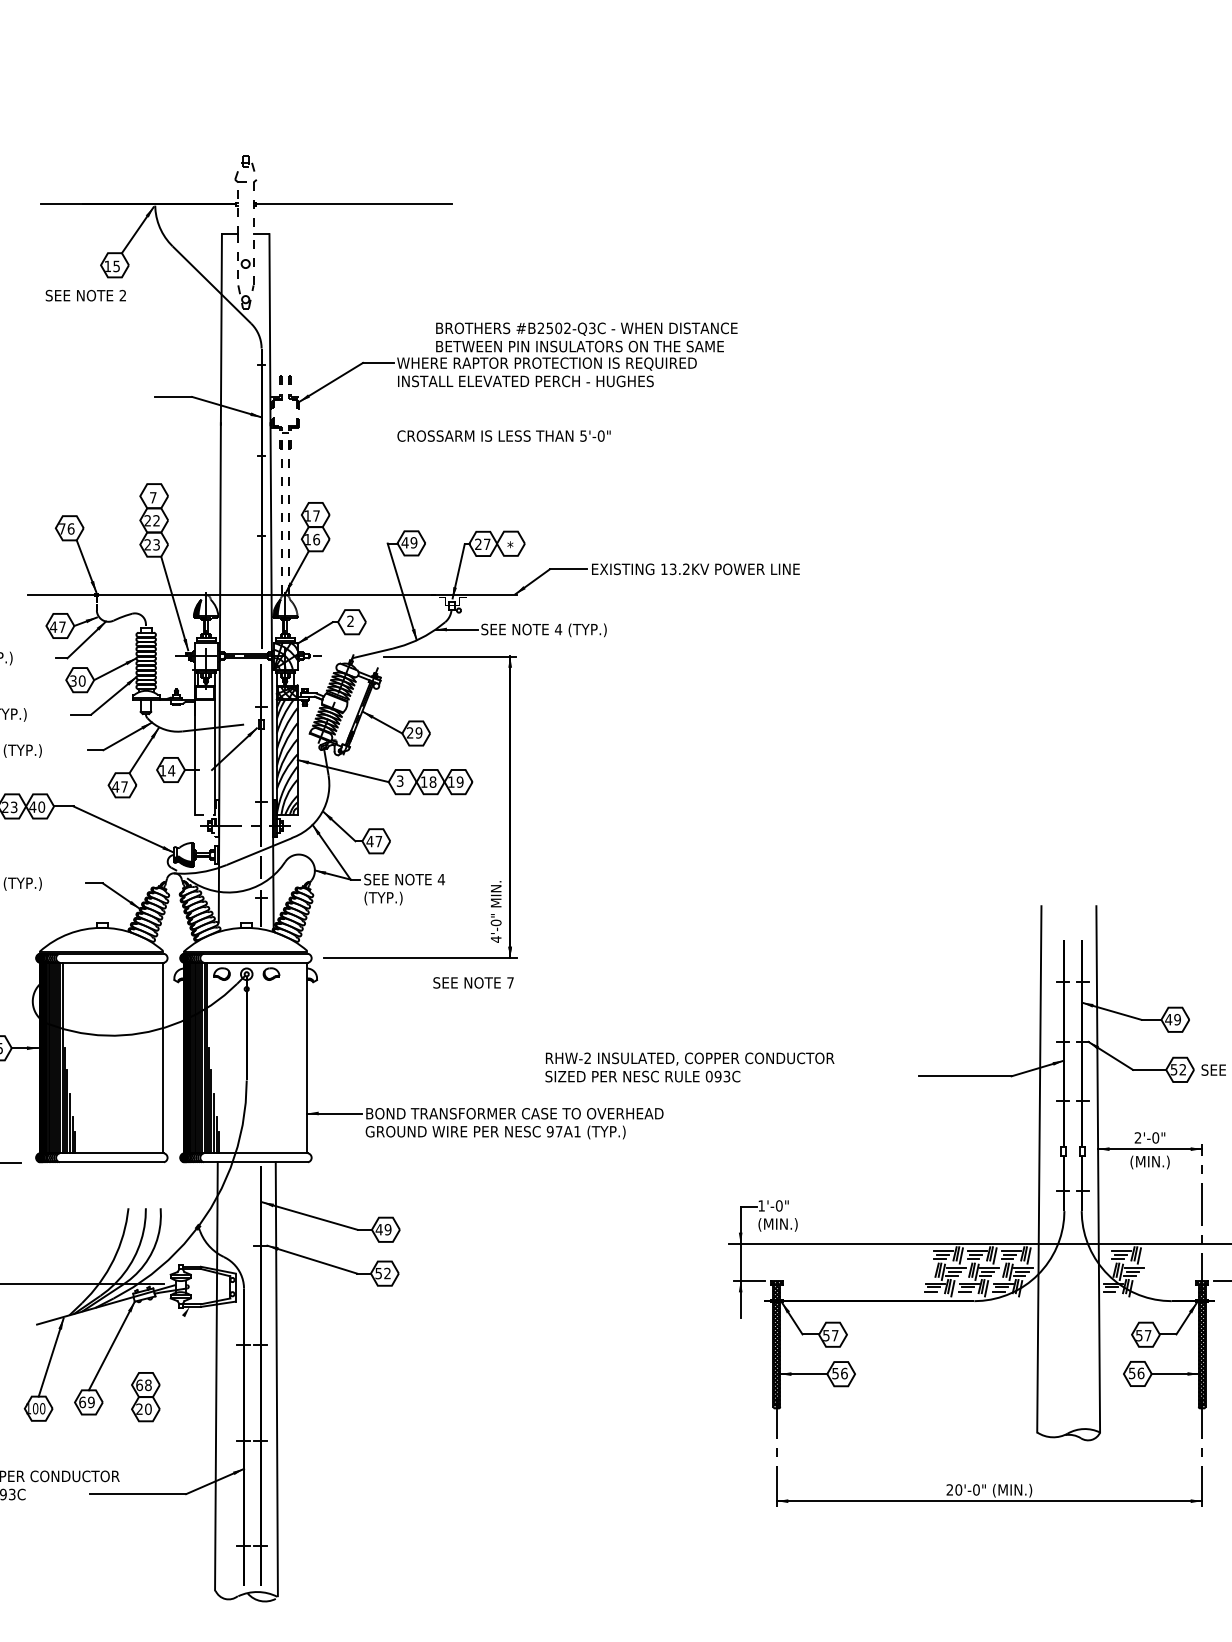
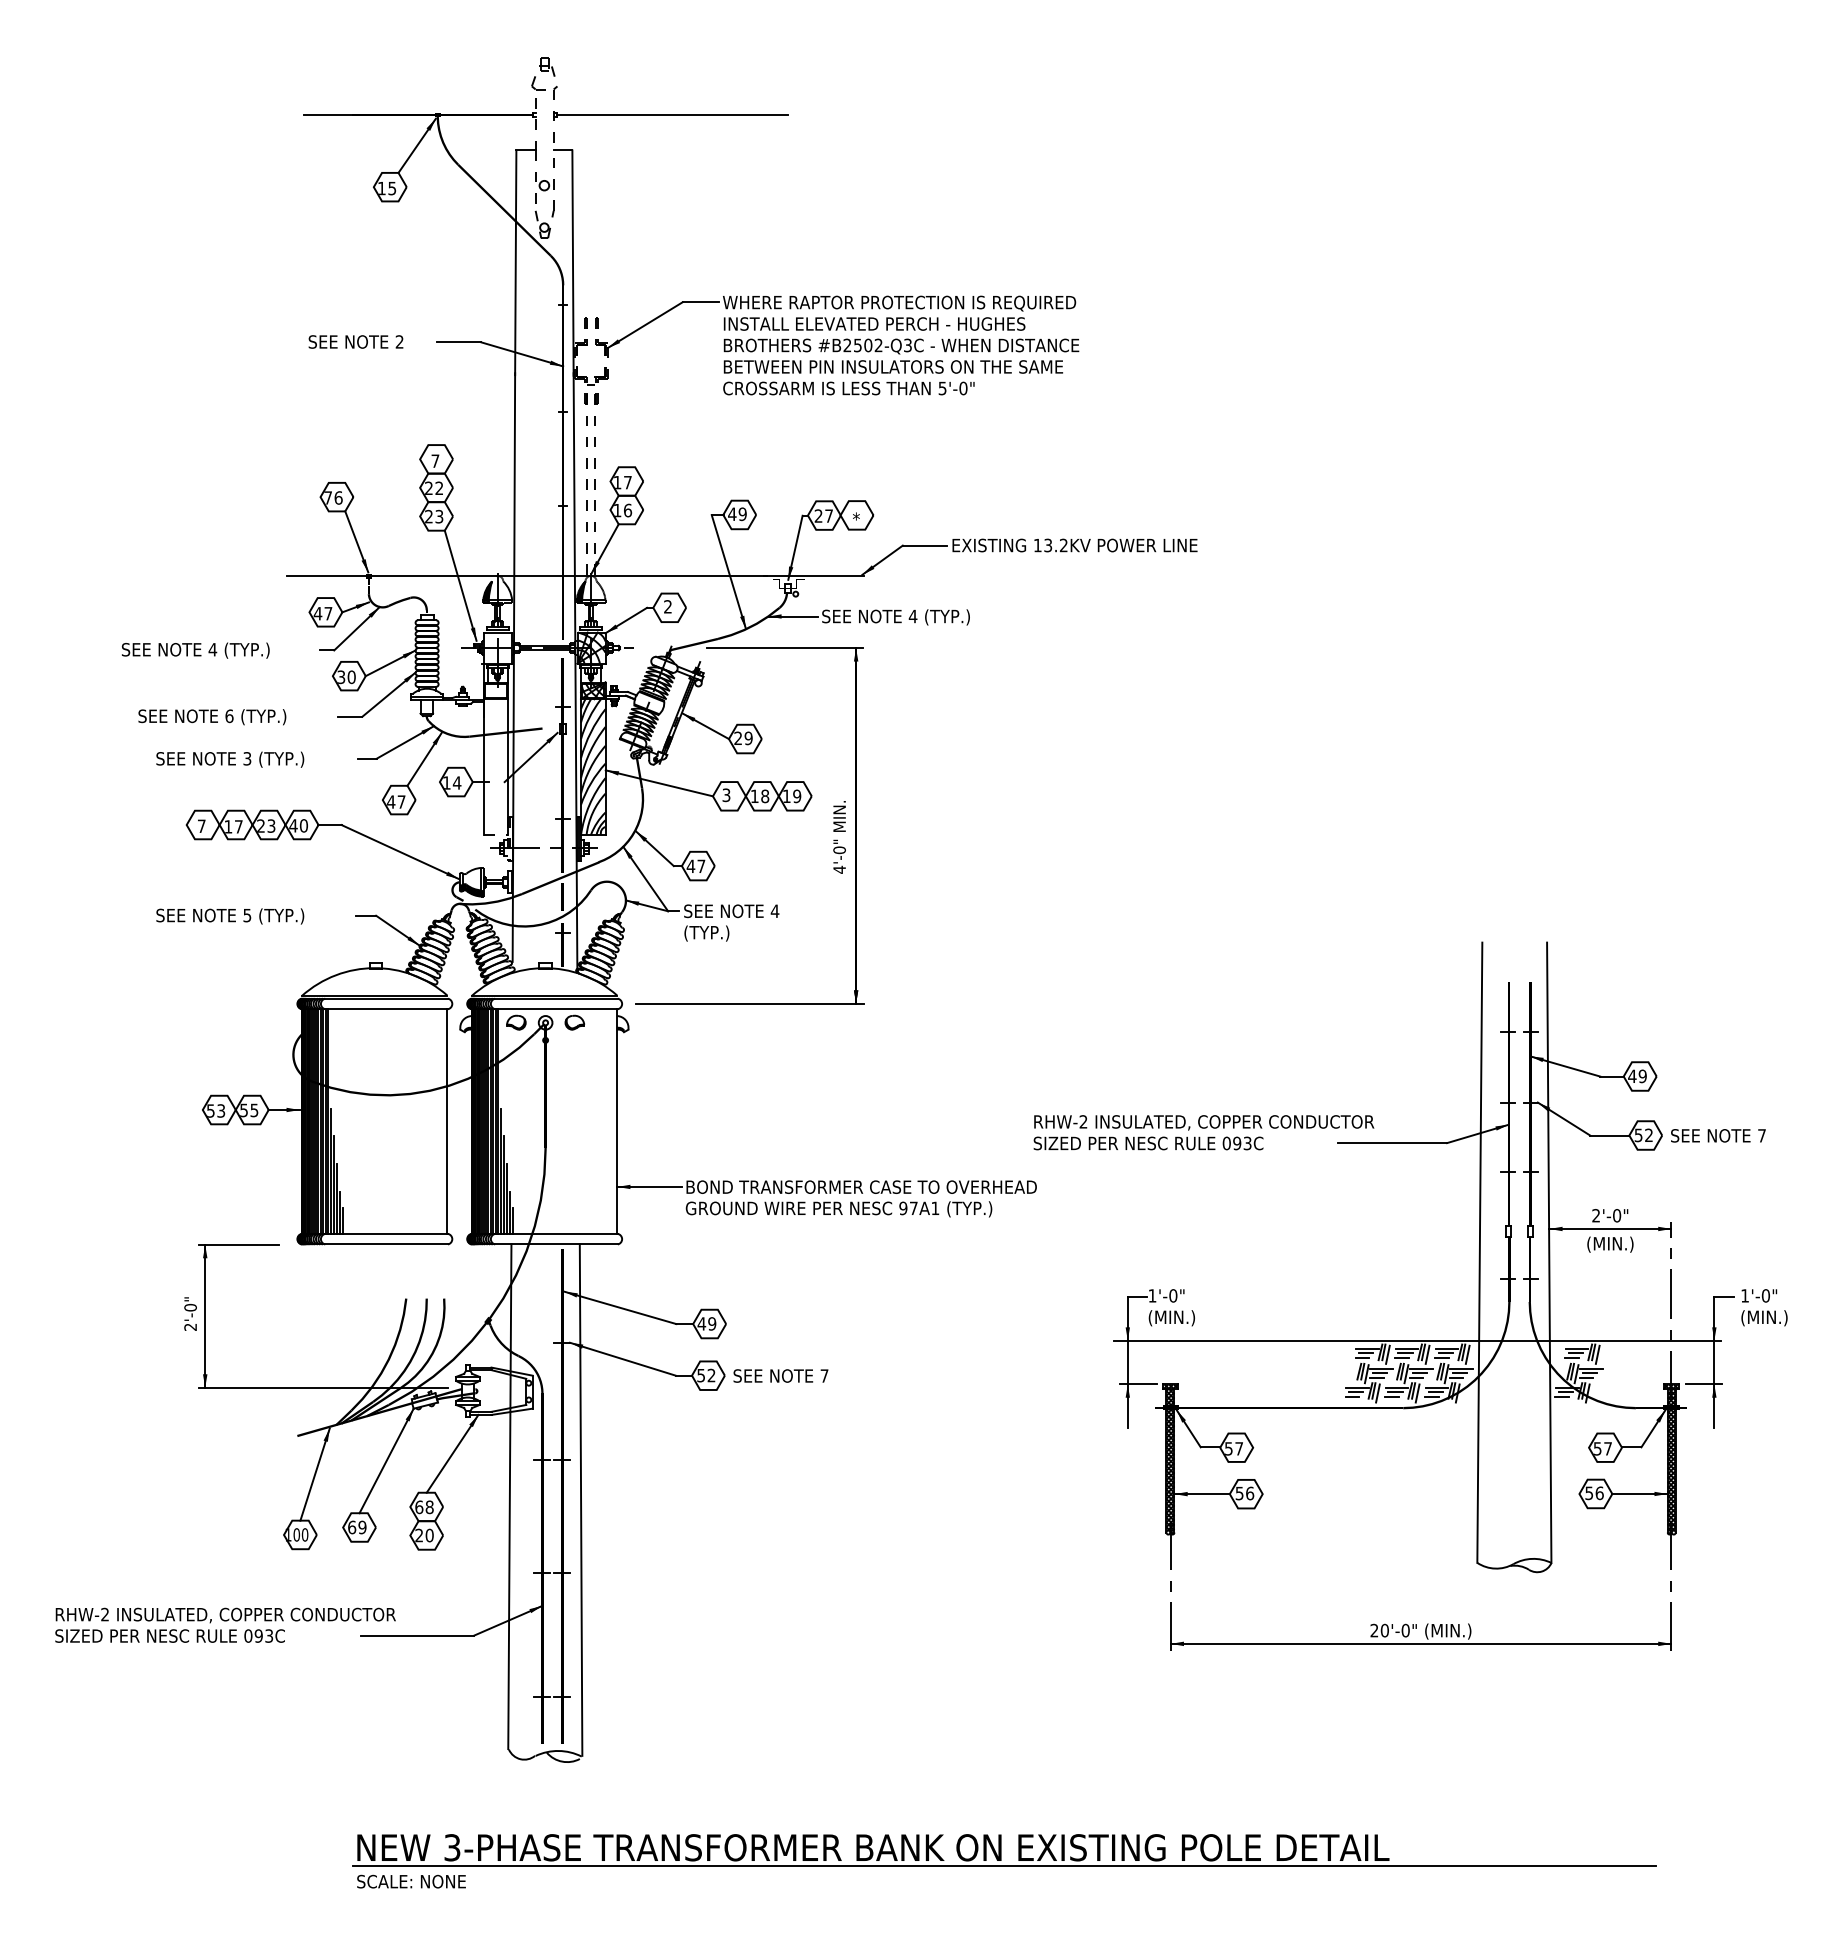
text: (85, 295) -> (355, 341), moved
text: (586, 336) -> (901, 355), moved
text: (496, 912) -> (839, 837), moved
text: (473, 982) -> (780, 1375), moved
text: (689, 1067) -> (1203, 1132), moved
line: (167, 1339) -> (452, 1453), added

